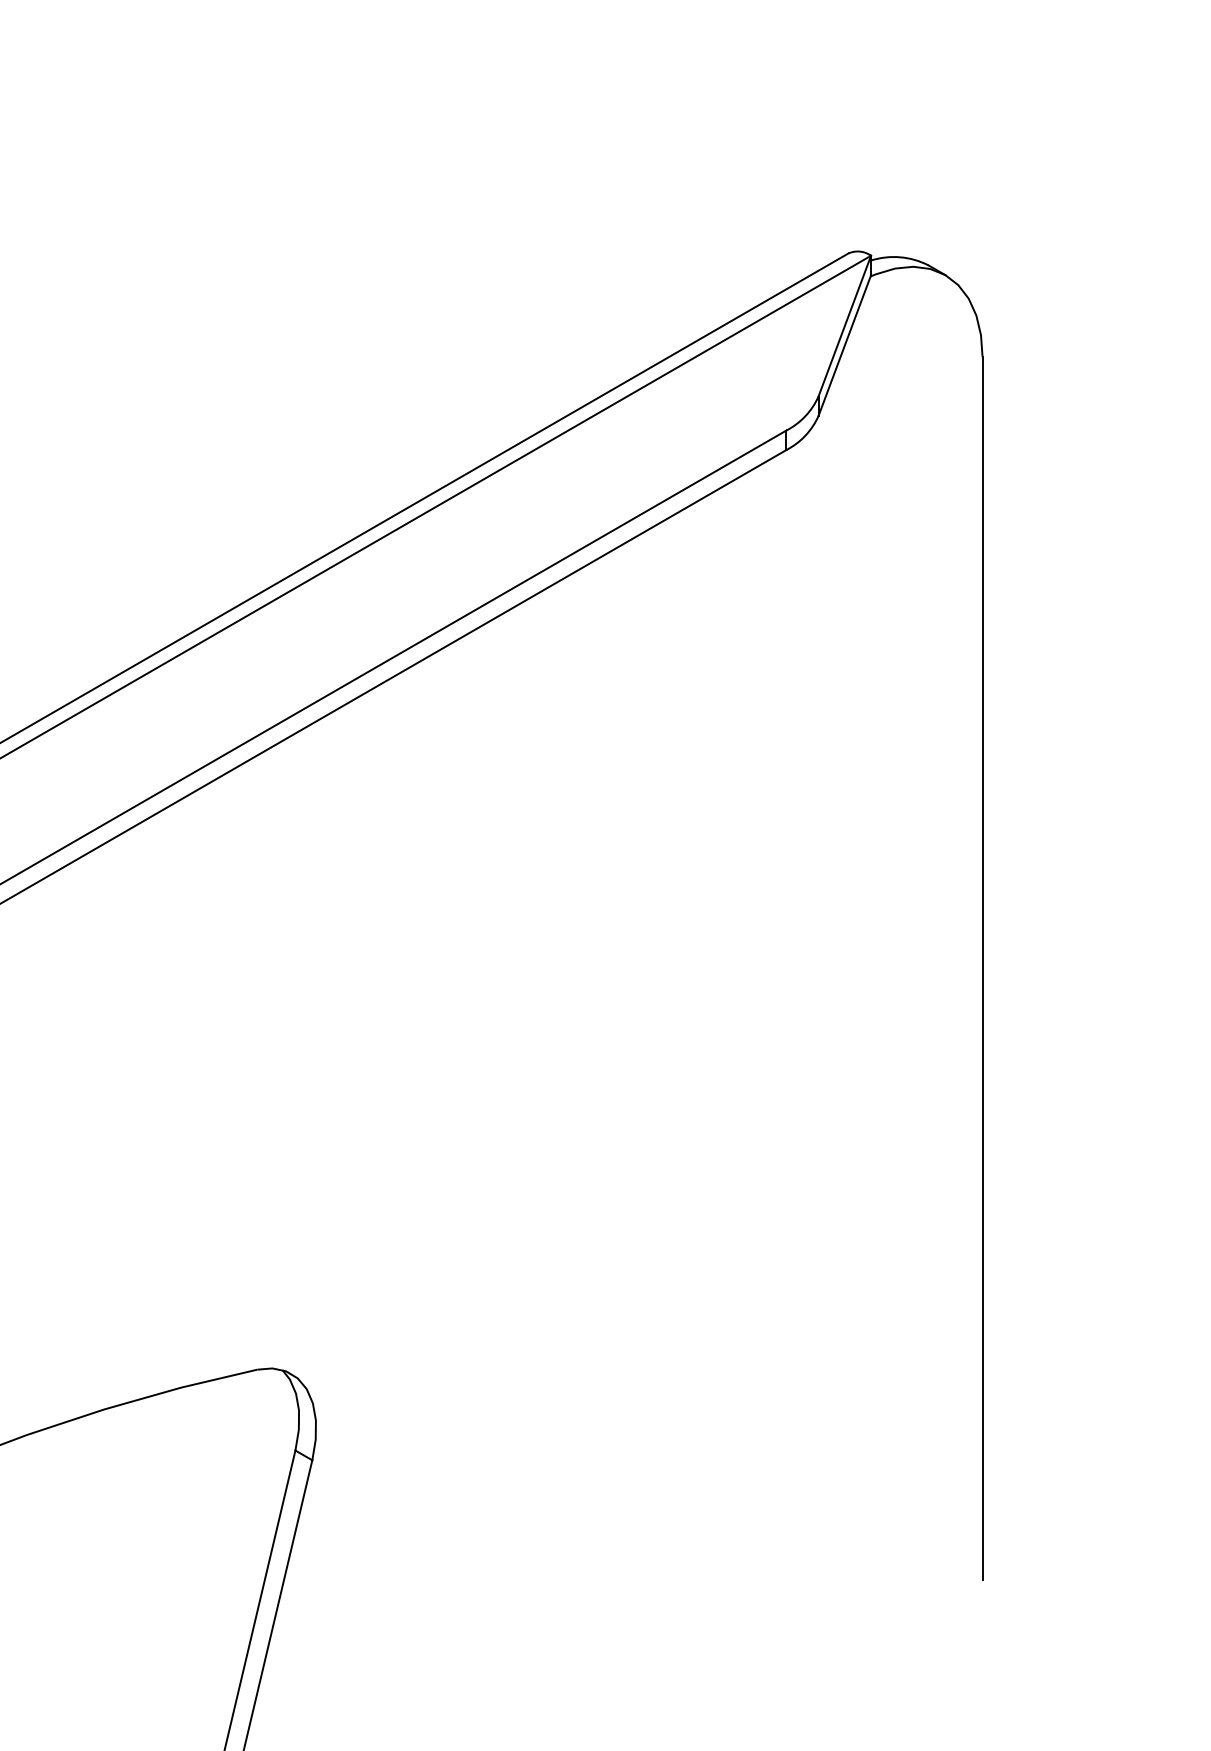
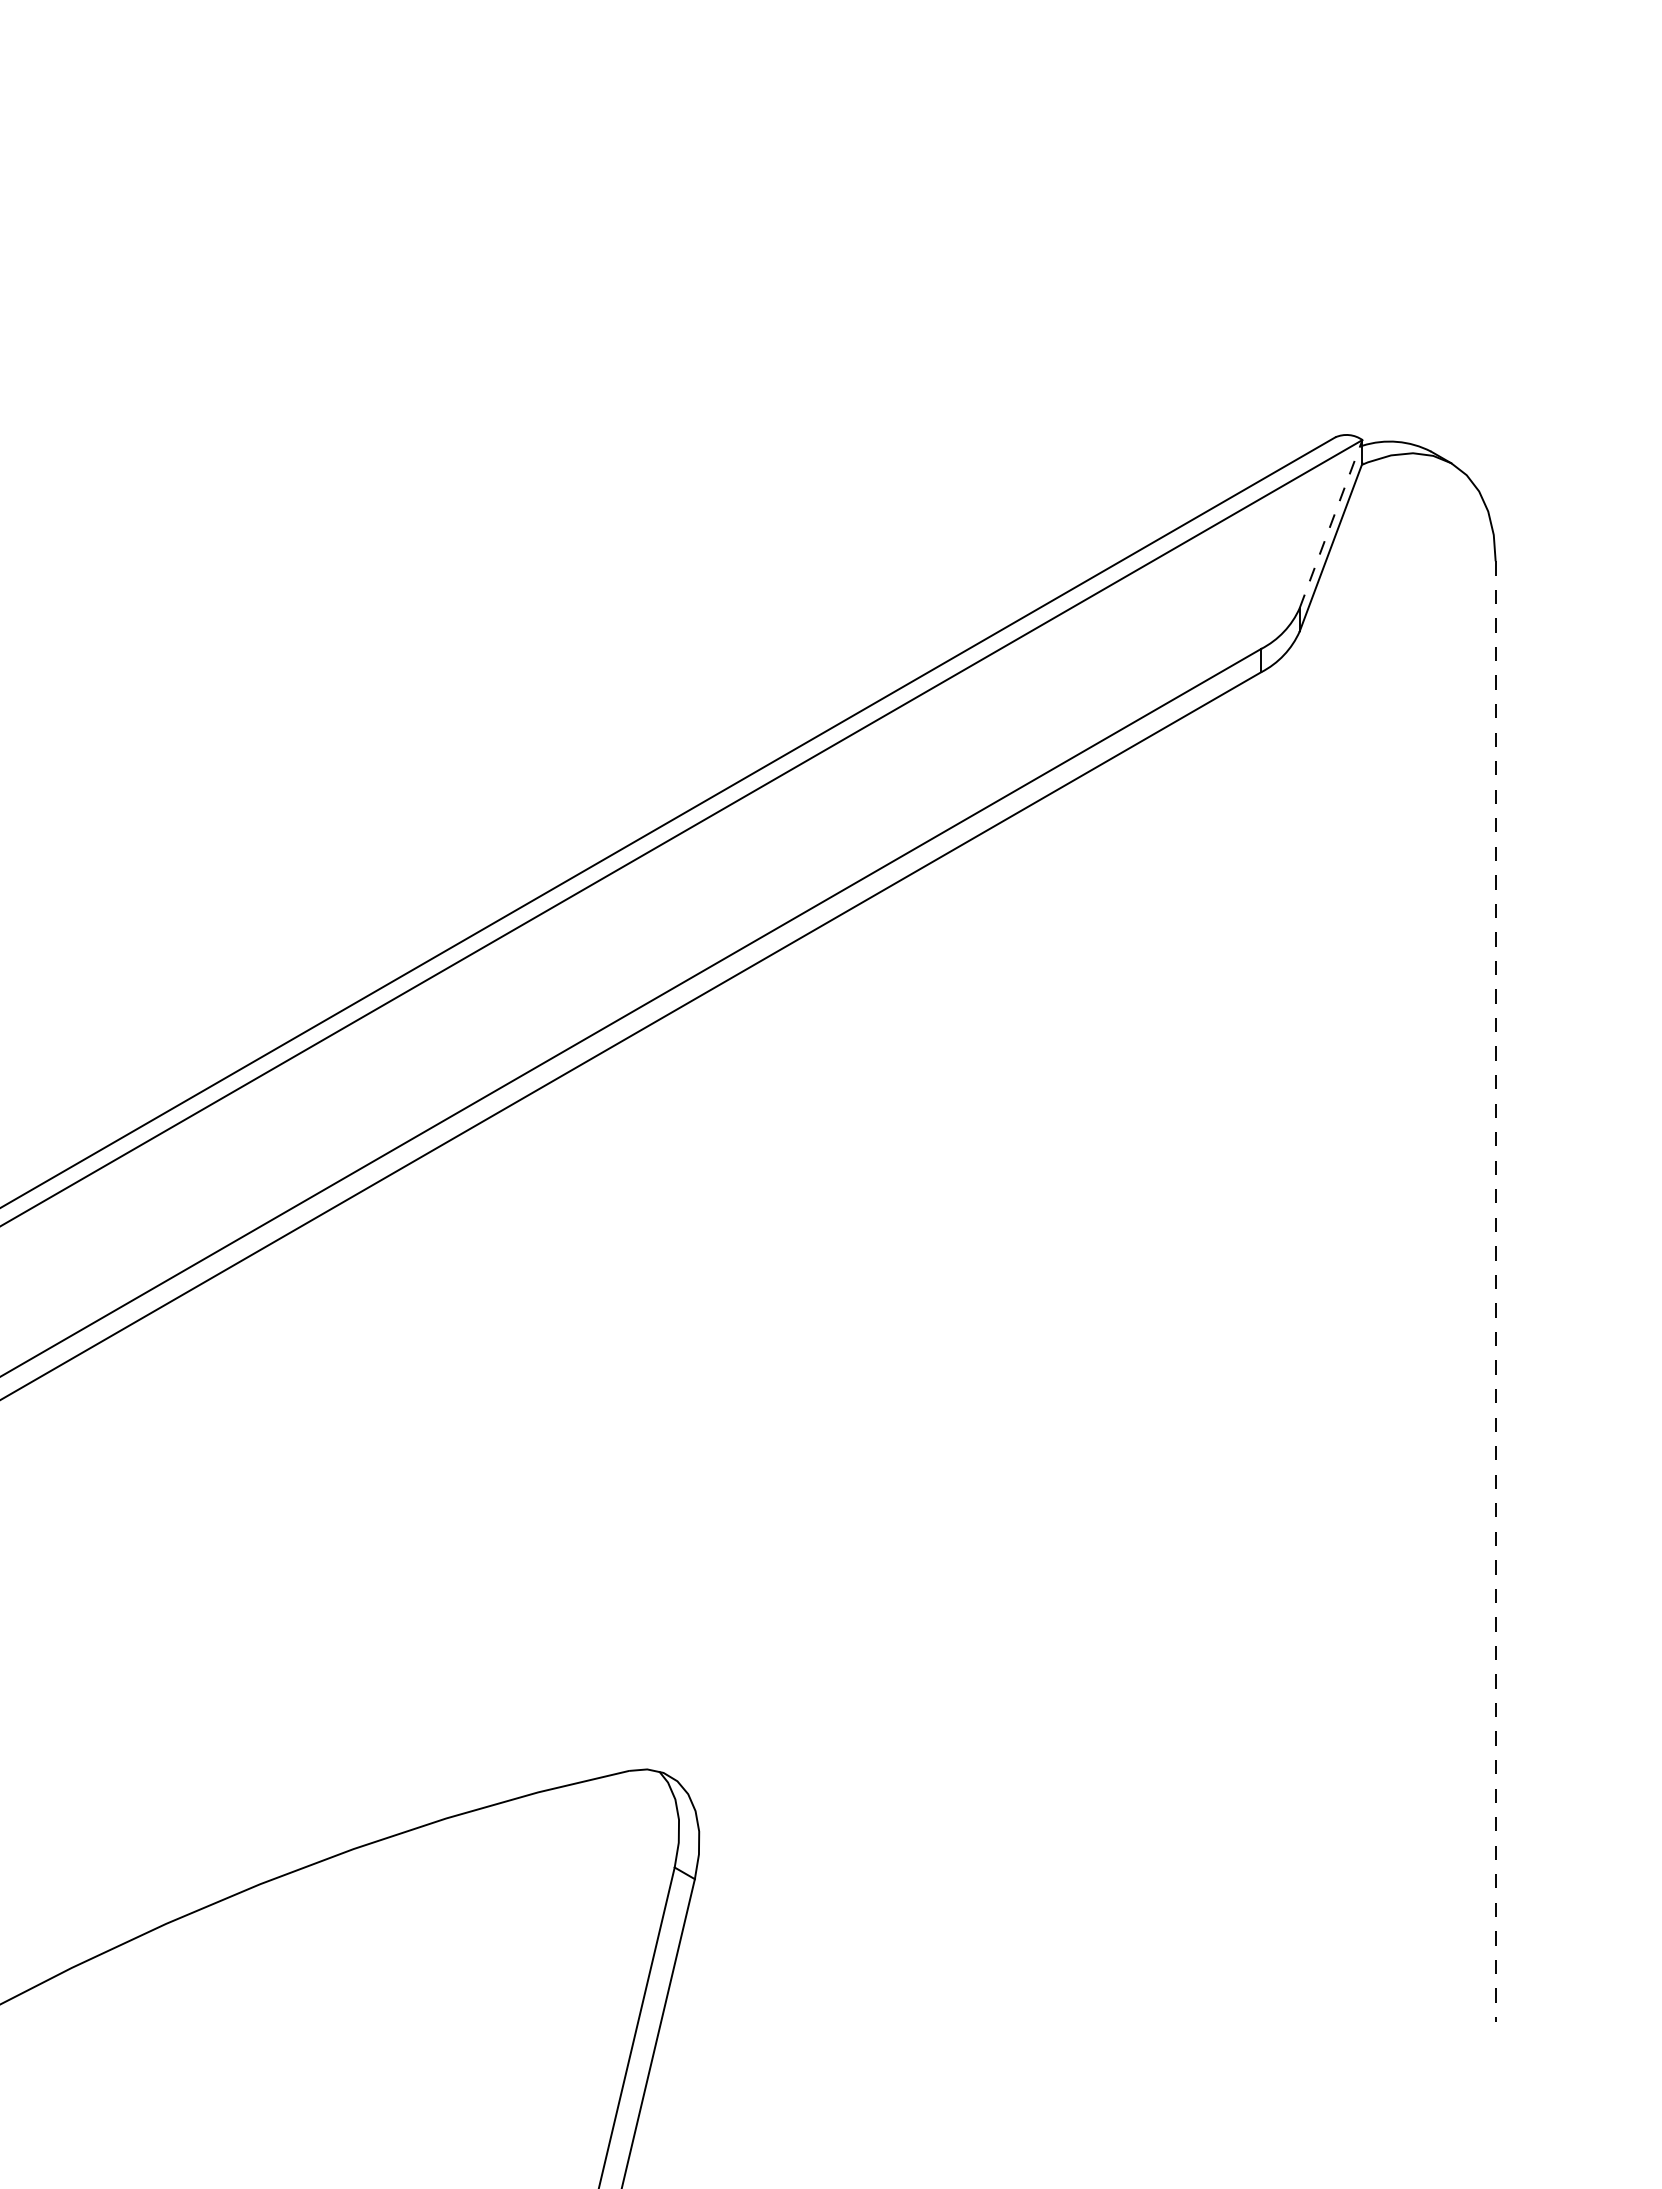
line: (845, 326) -> (1331, 524), solid -> dashed
line: (982, 968) -> (1495, 1291), solid -> dashed

